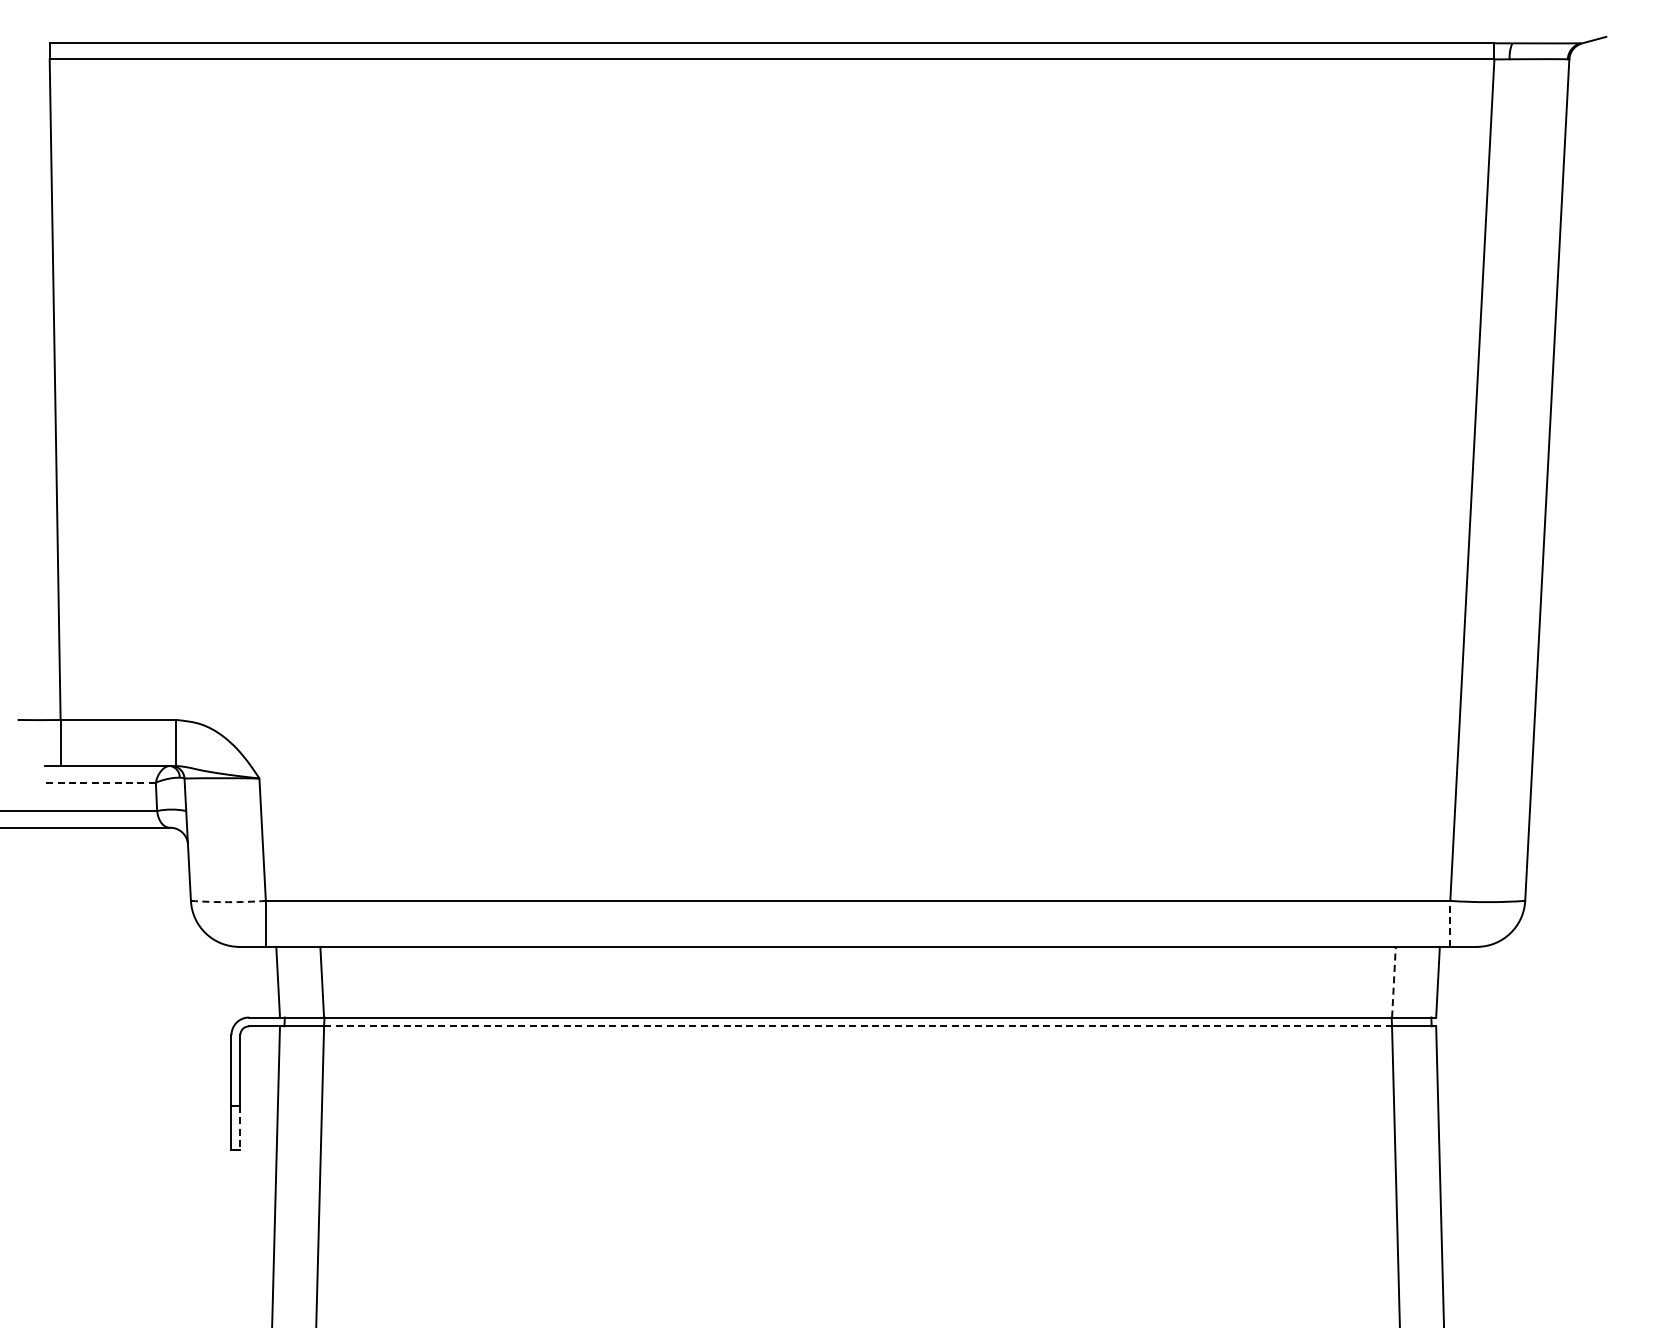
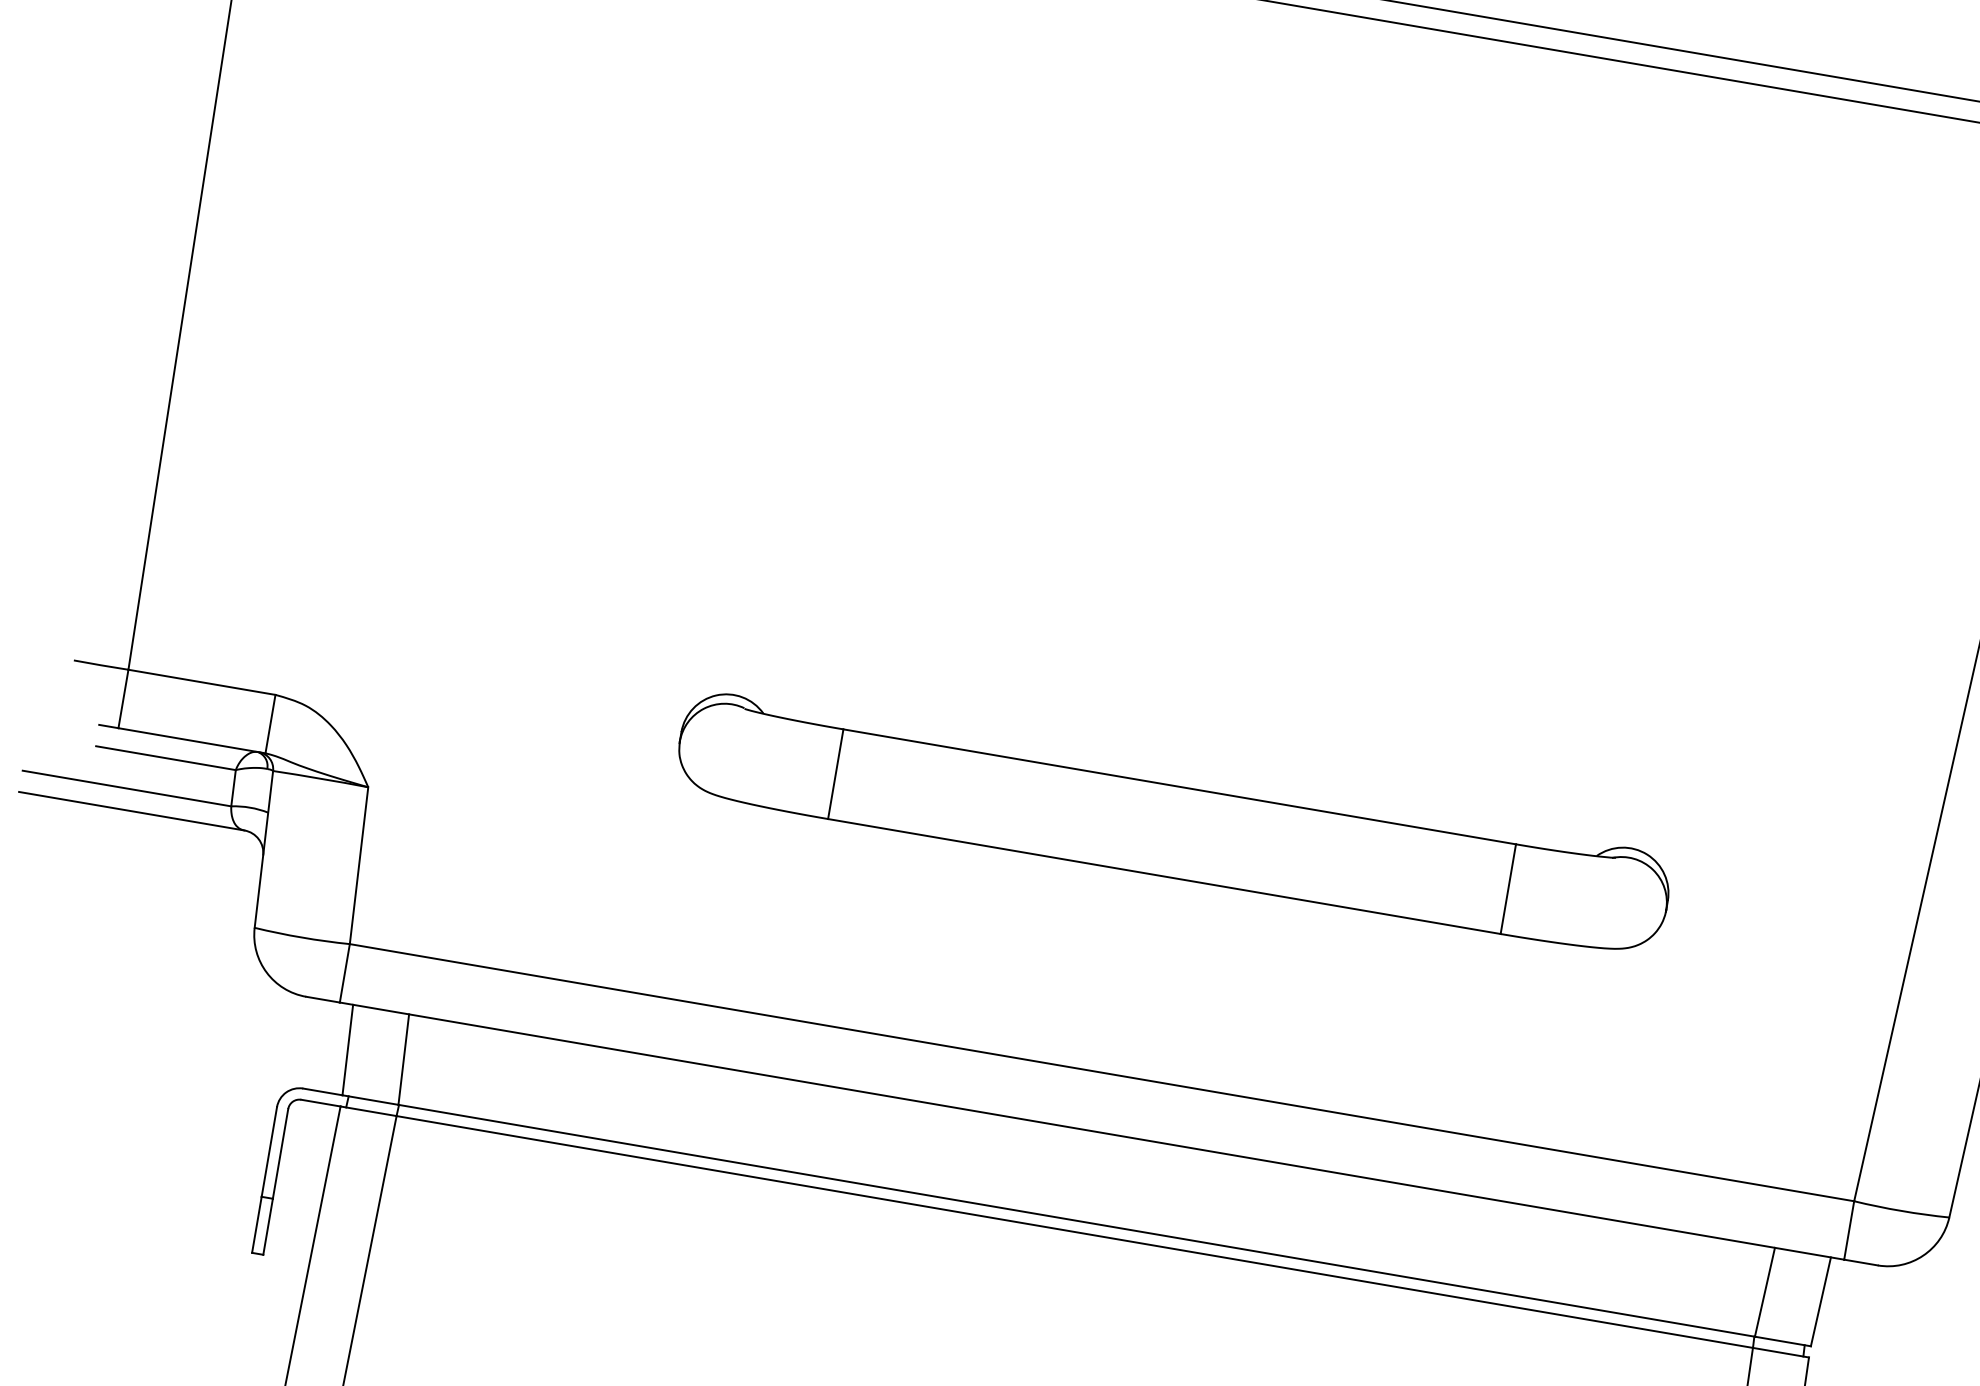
part: (879, 701) -> (1172, 824), added
line: (100, 782) -> (165, 757), dashed -> solid
arc: (228, 902) -> (302, 938), dashed -> solid
line: (1450, 923) -> (1849, 1229), dashed -> solid
line: (1393, 981) -> (1764, 1291), dashed -> solid
line: (858, 1026) -> (1075, 1232), dashed -> solid
line: (240, 1128) -> (268, 1227), dashed -> solid

